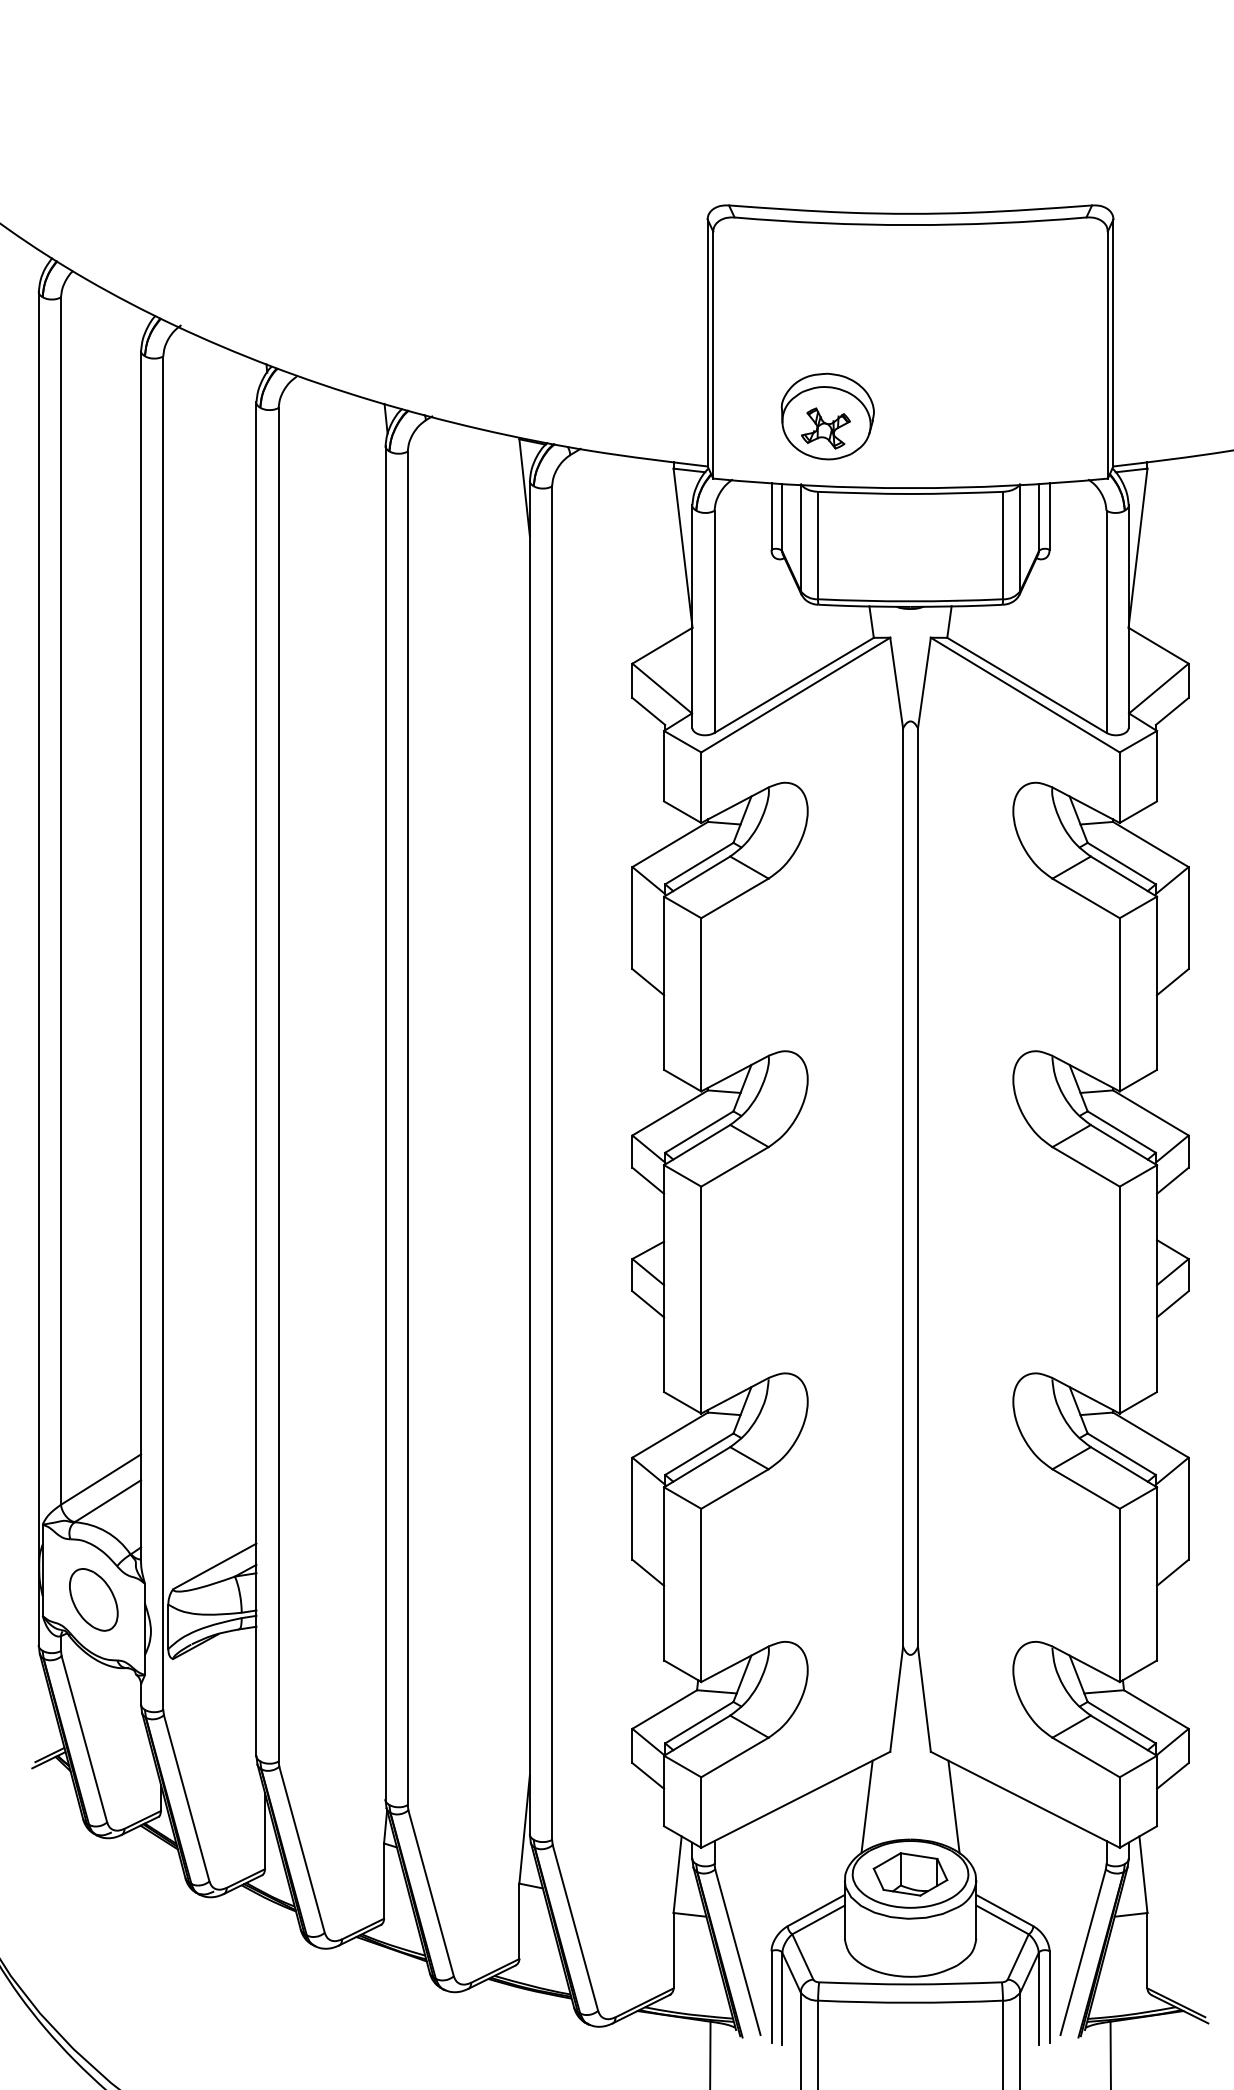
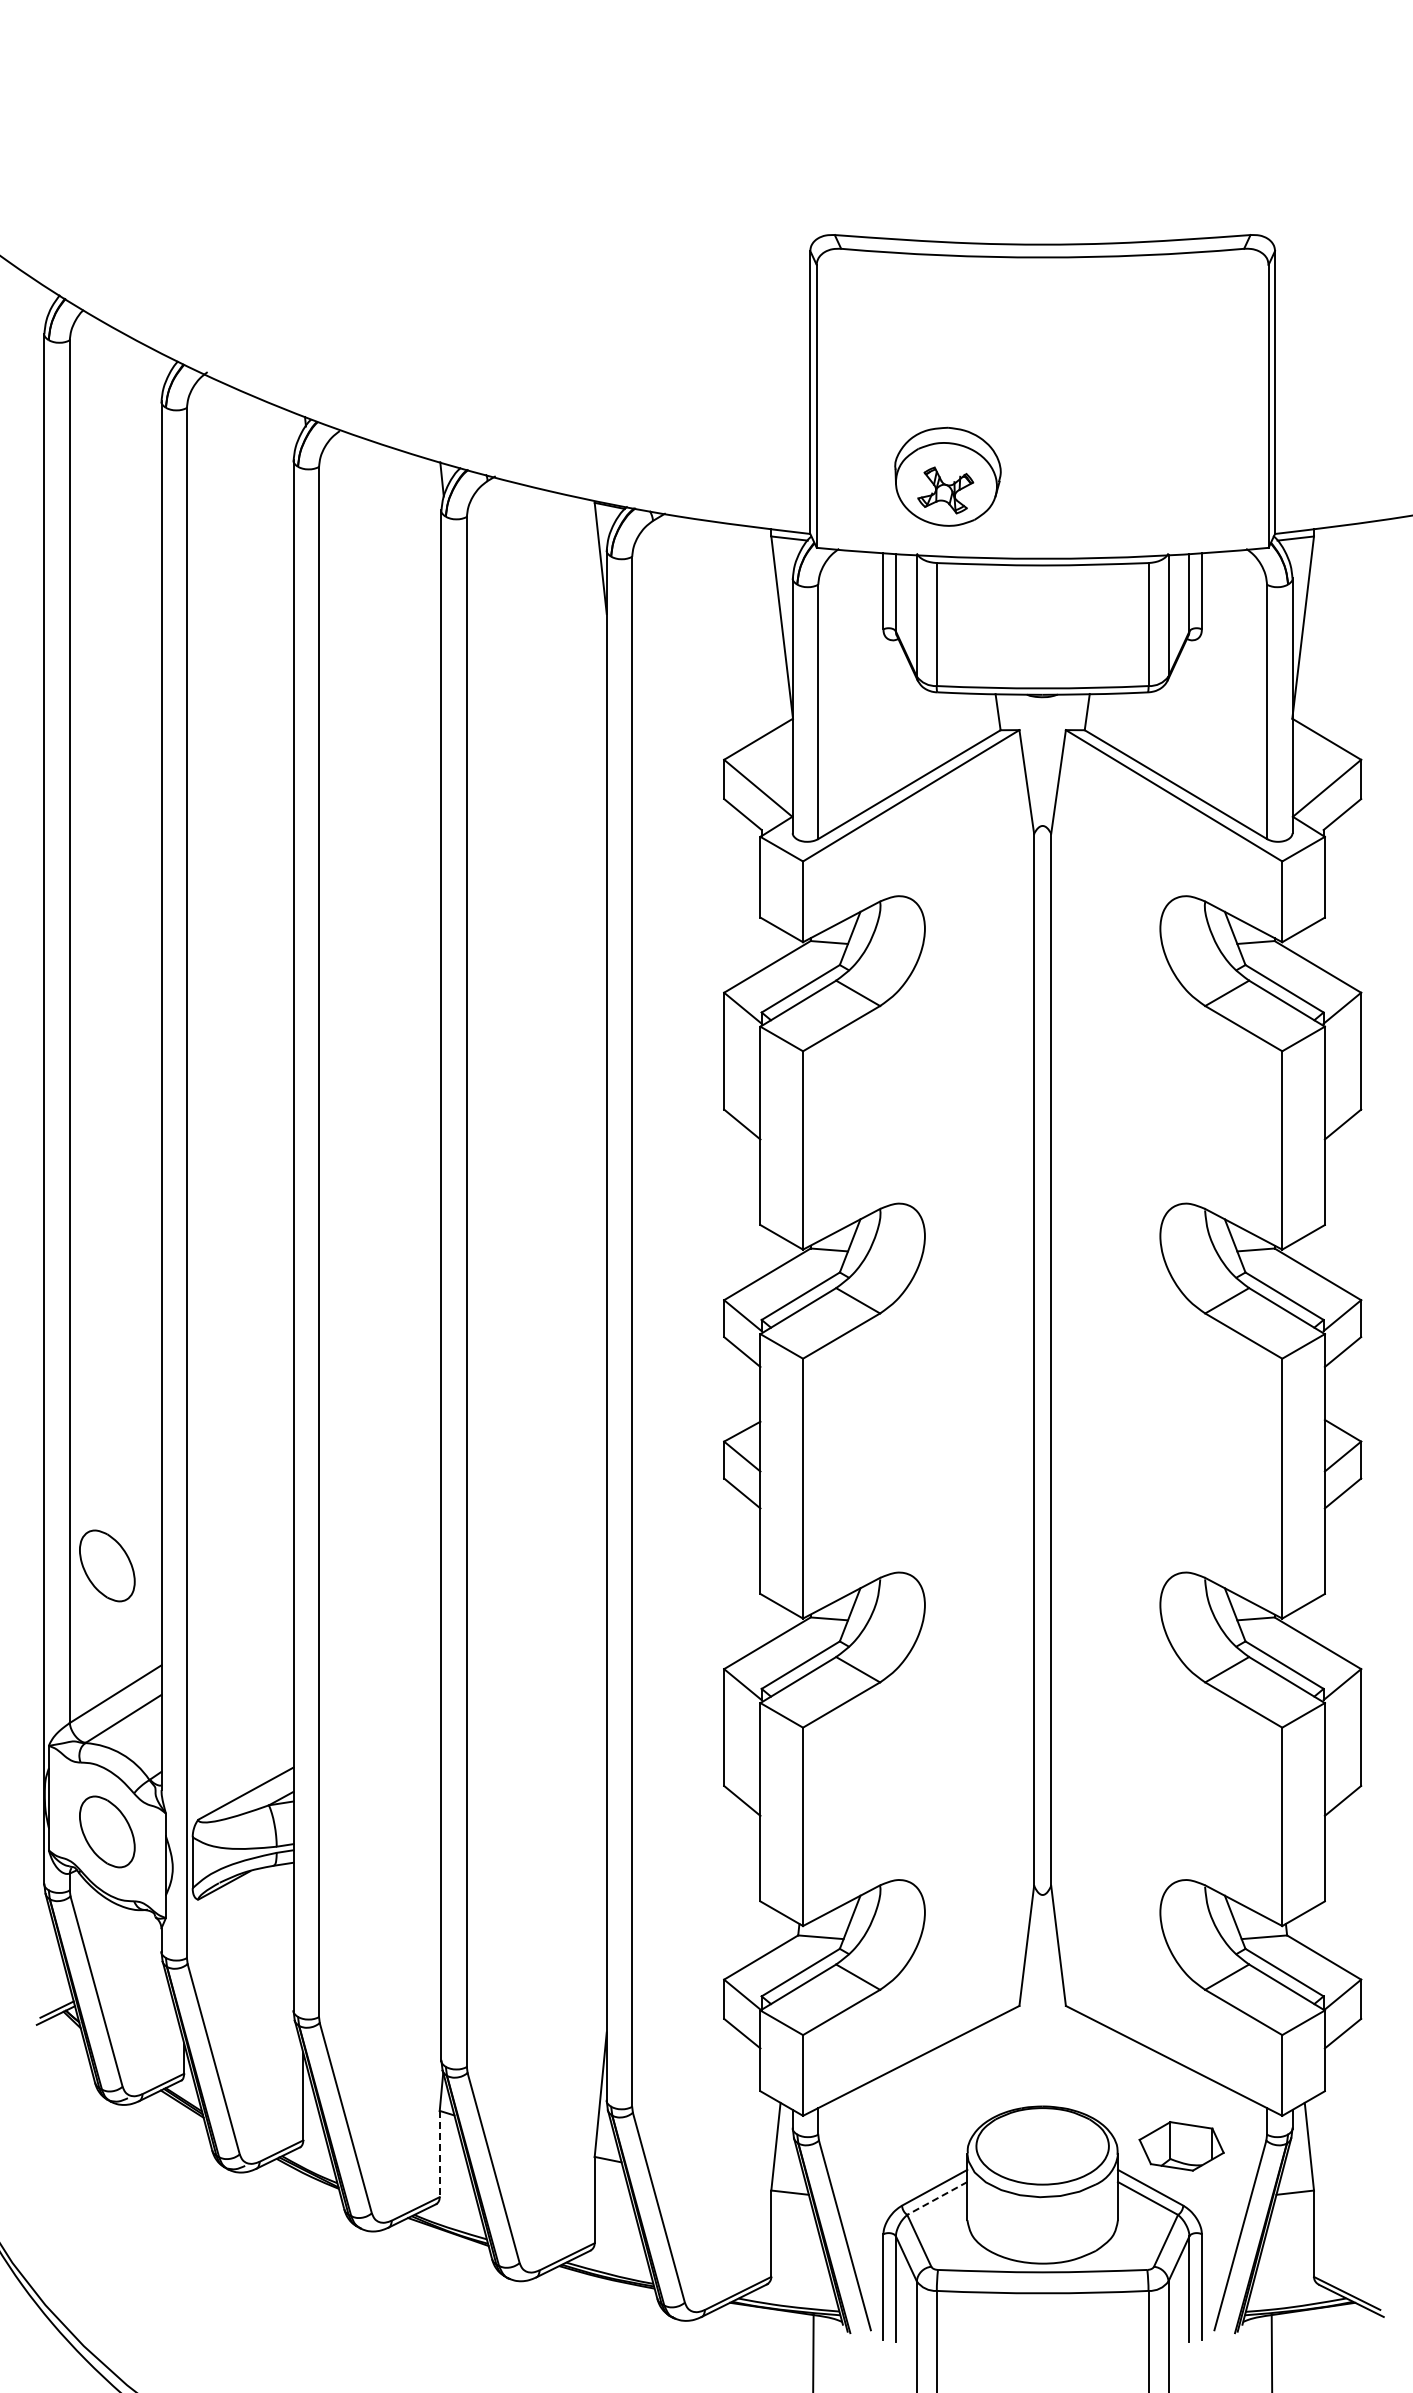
part: (93, 1367) -> (107, 1565), added
line: (866, 1807) -> (992, 2069), removed
line: (954, 1807) -> (1092, 2069), removed
part: (910, 1874) -> (1181, 2146), moved
line: (383, 1881) -> (439, 2154), solid -> dashed
line: (817, 1919) -> (936, 2198), solid -> dashed

